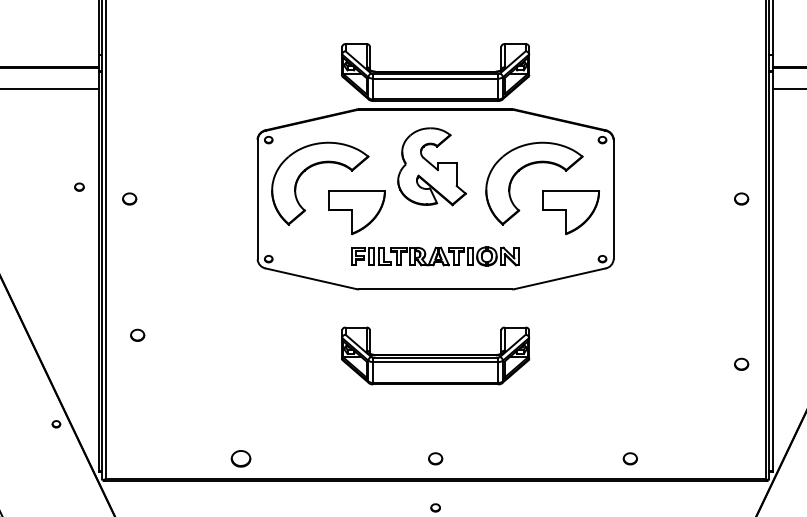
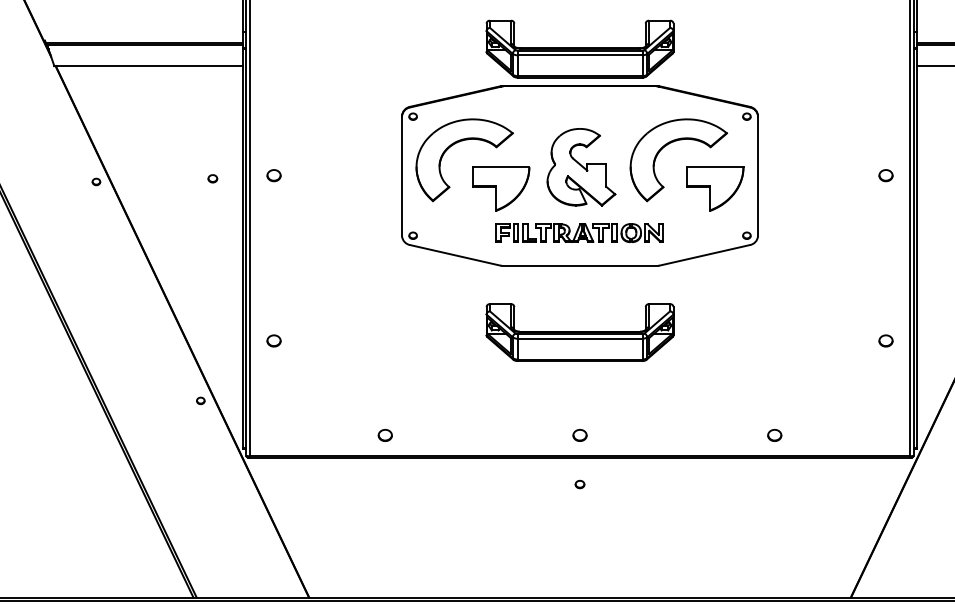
part: (432, 166) -> (581, 167), moved
part: (79, 186) -> (212, 178), moved
part: (137, 334) -> (273, 340), moved
part: (240, 458) -> (384, 435), size x0.71

